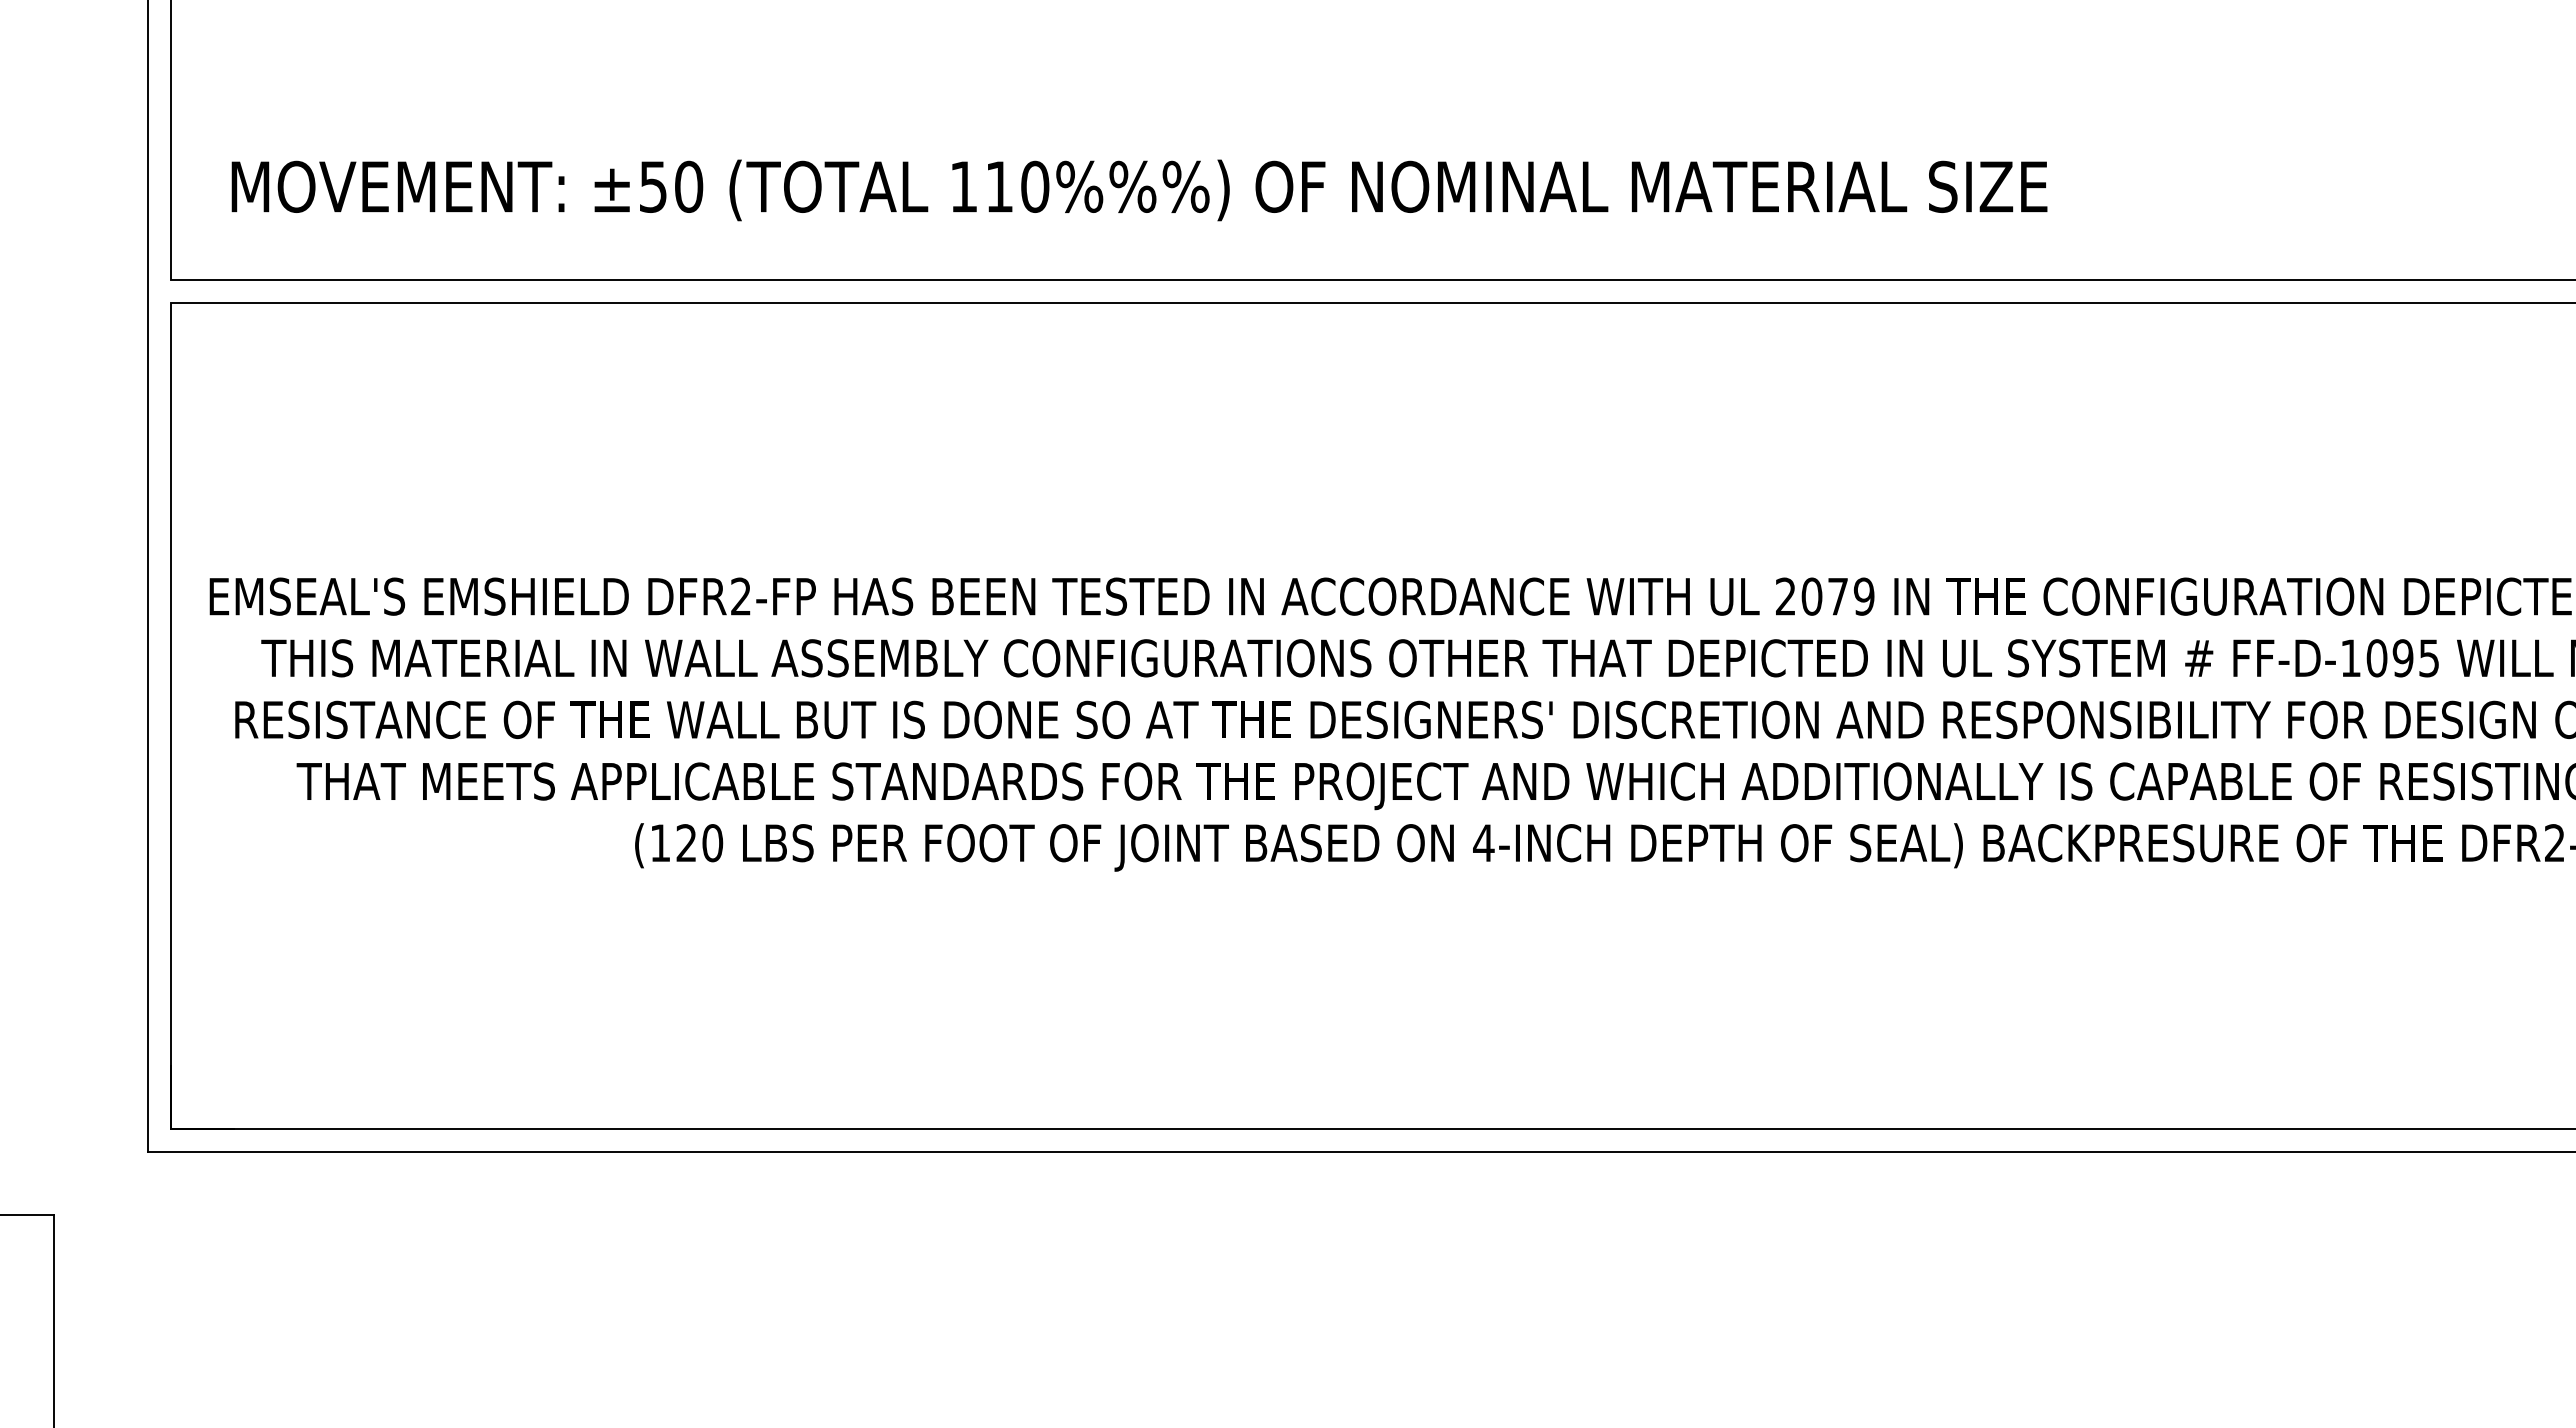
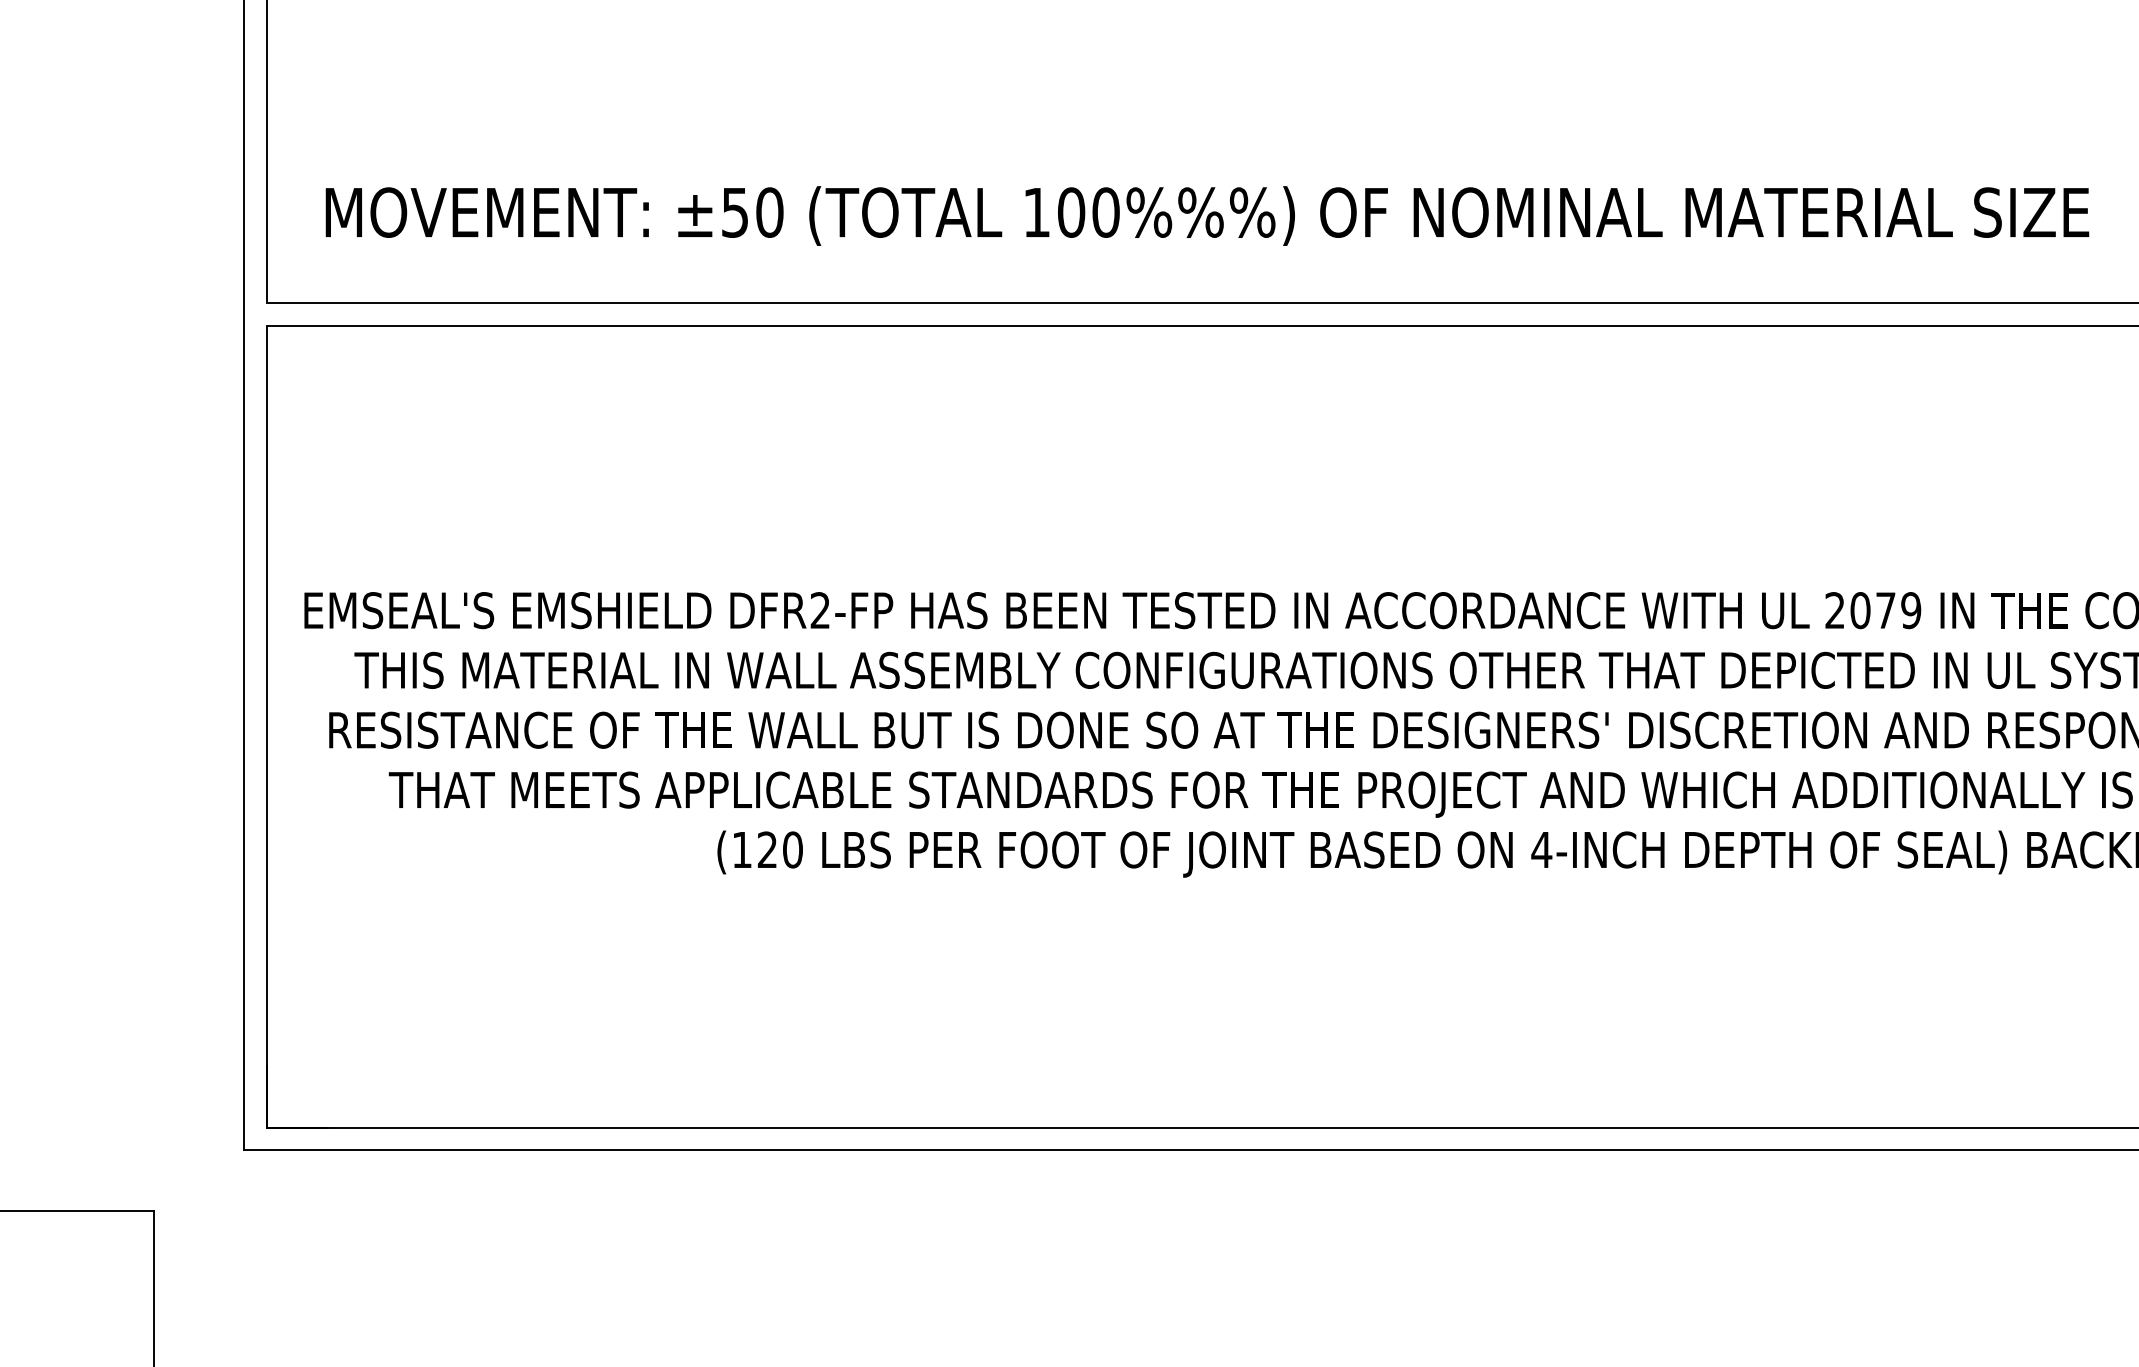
text: (999, 186) -> (1071, 212), 110%%%) -> 100%%%)

